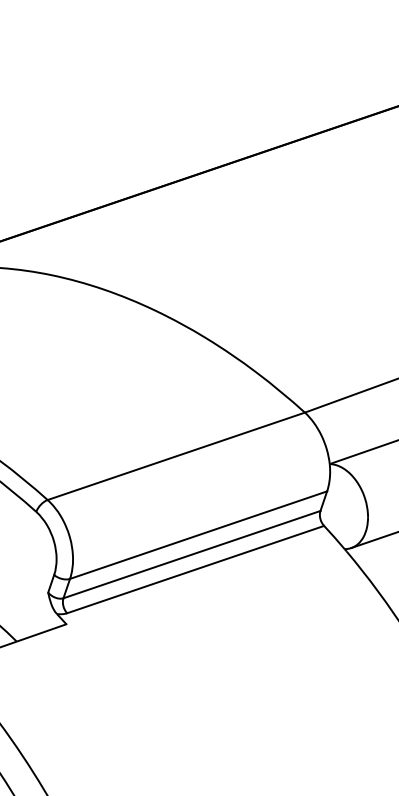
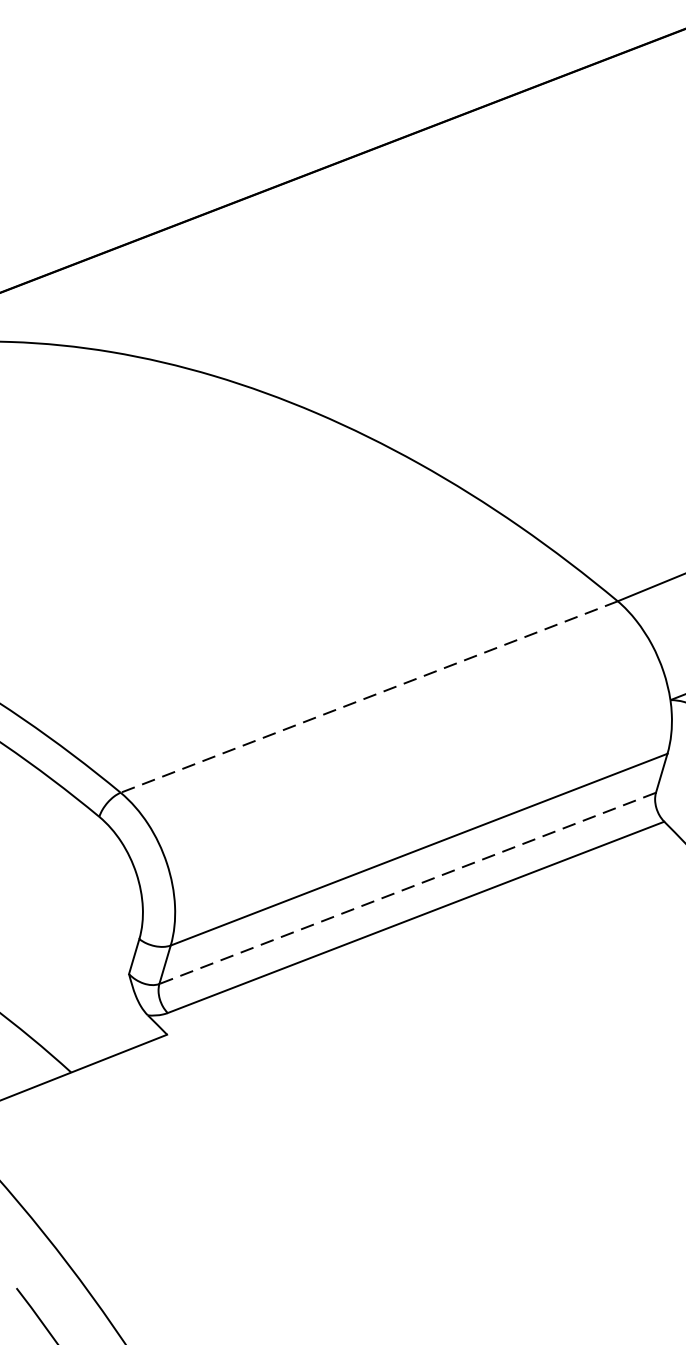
line: (176, 456) -> (369, 697), solid -> dashed
line: (191, 554) -> (406, 888), solid -> dashed

